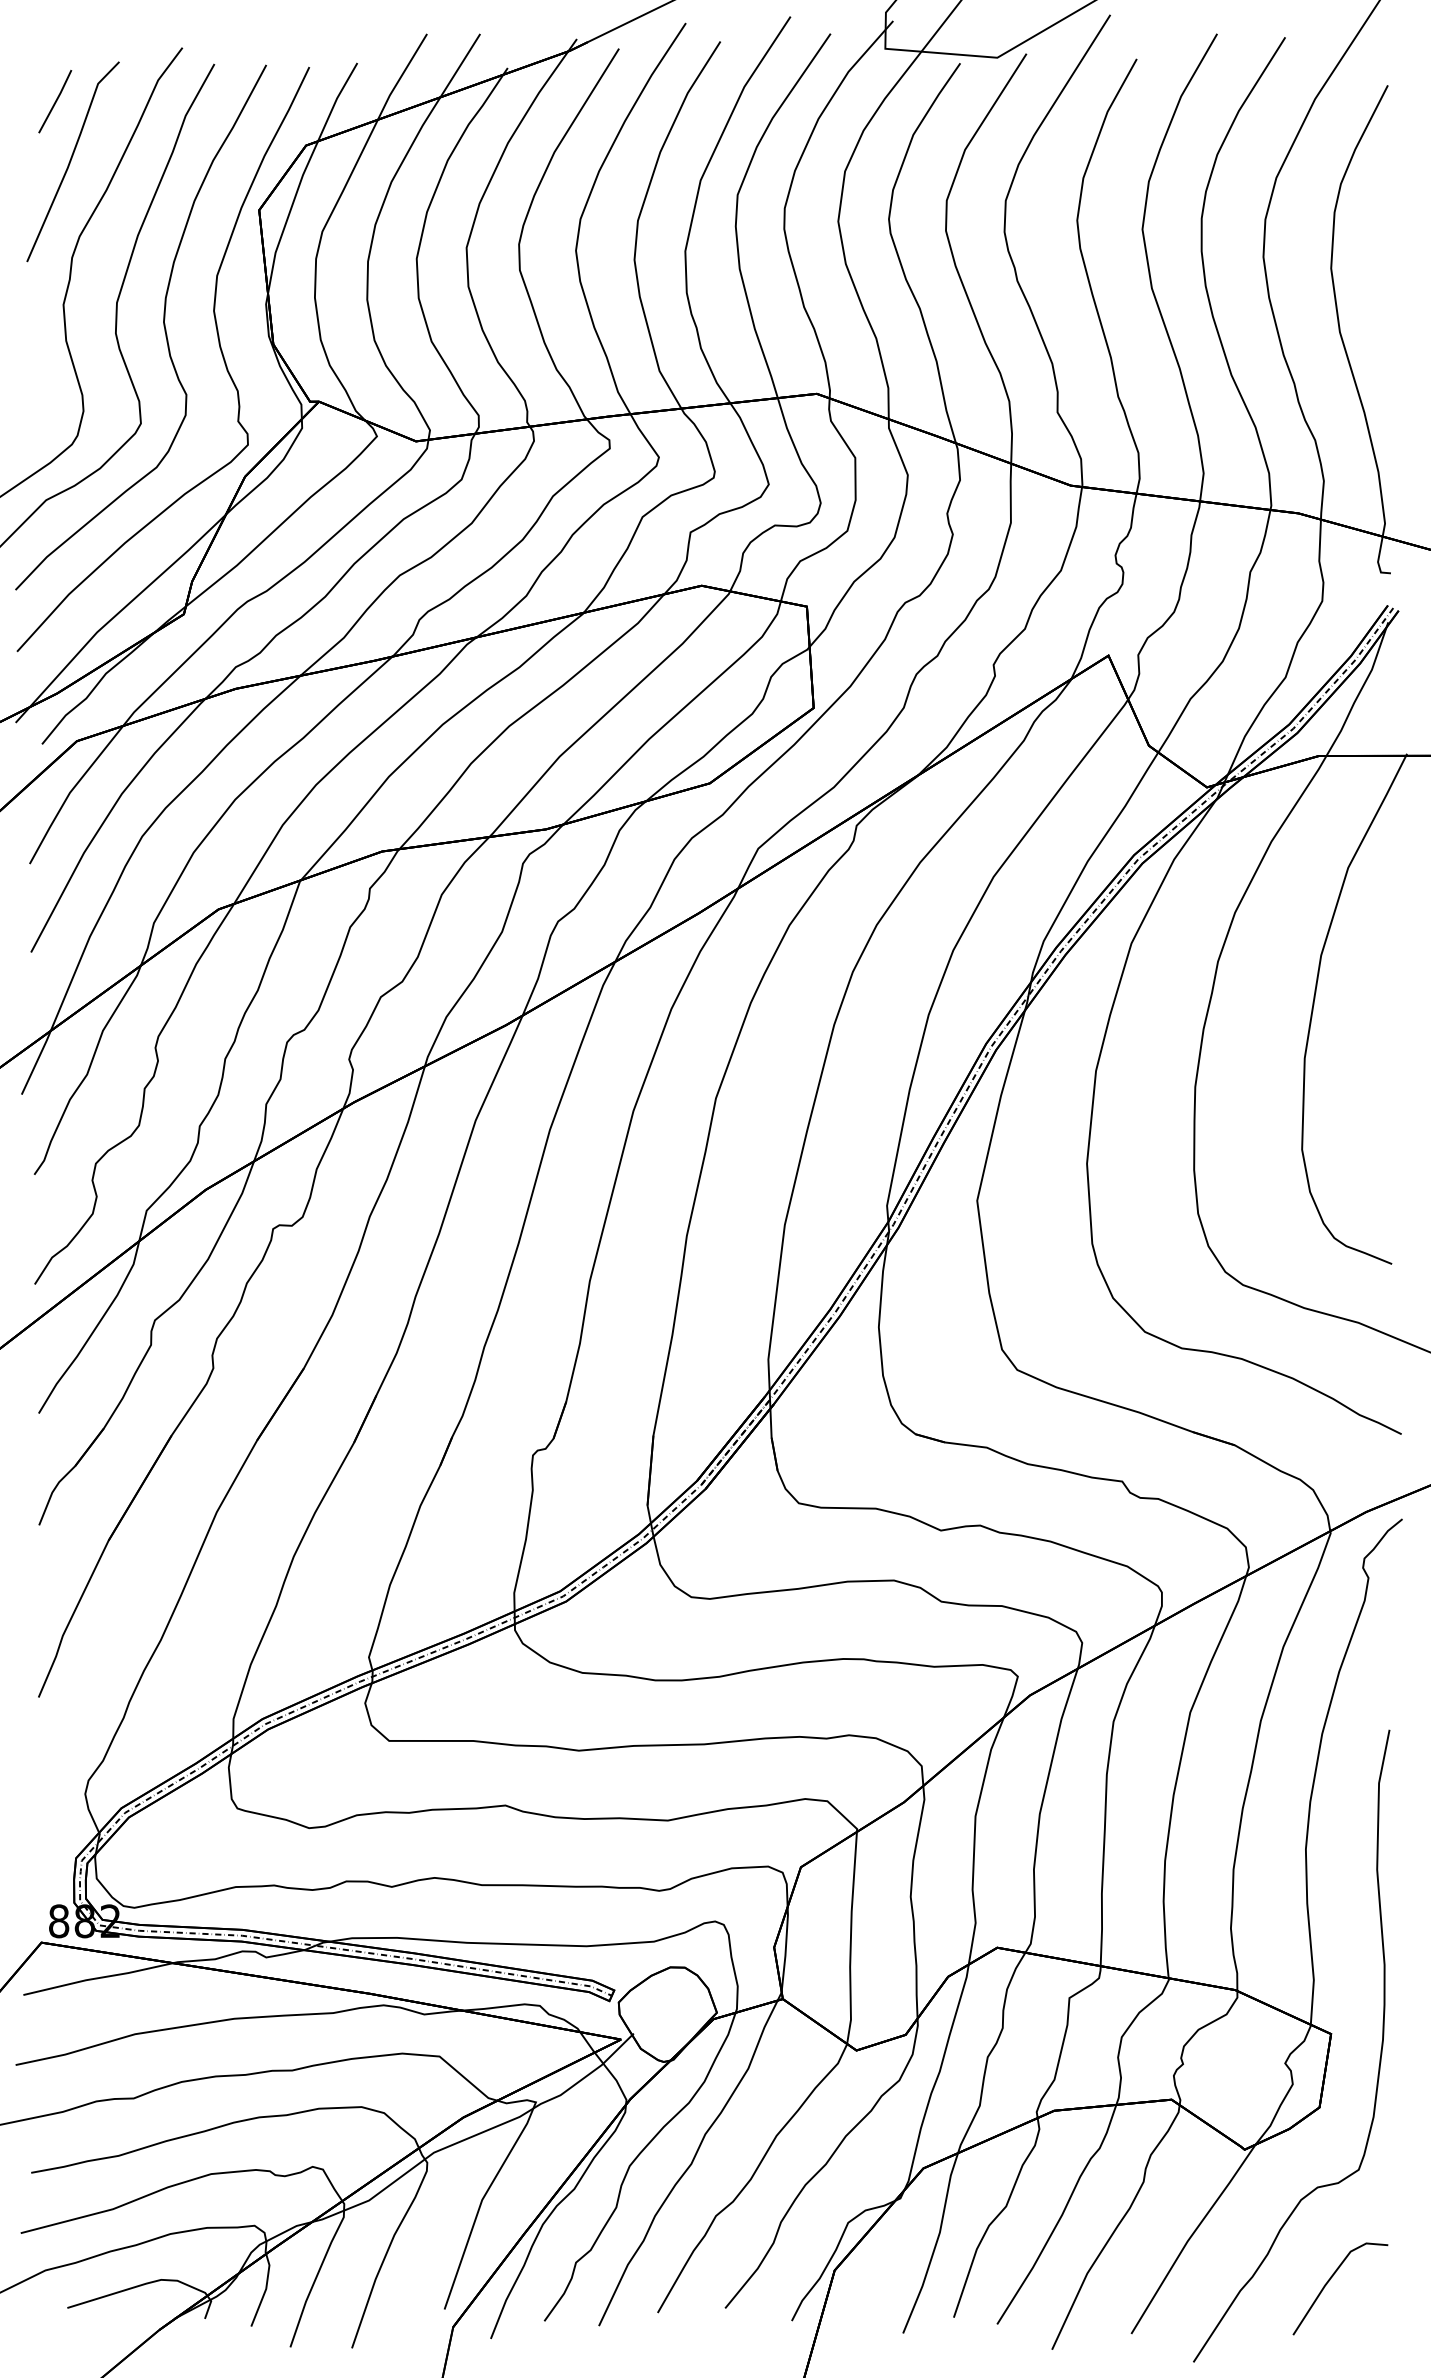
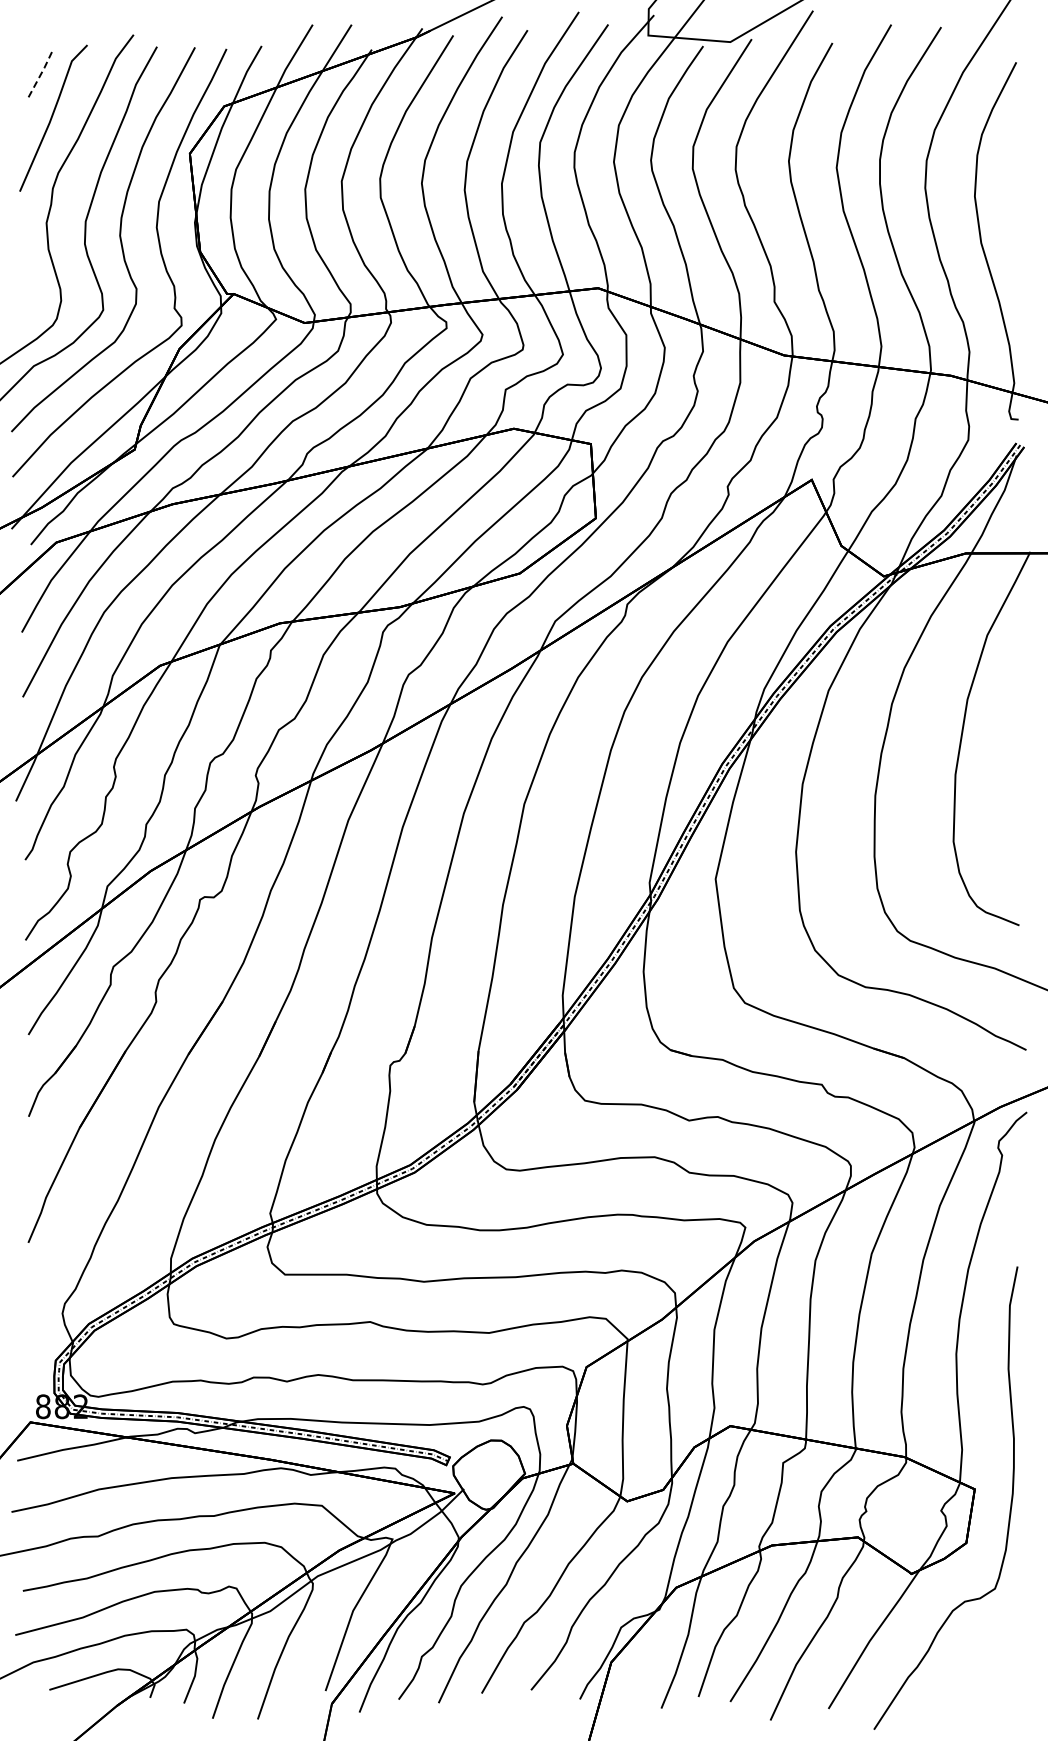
line: (56, 101) -> (41, 74), solid -> dashed
line: (1329, 2282) -> (973, 1671), removed

